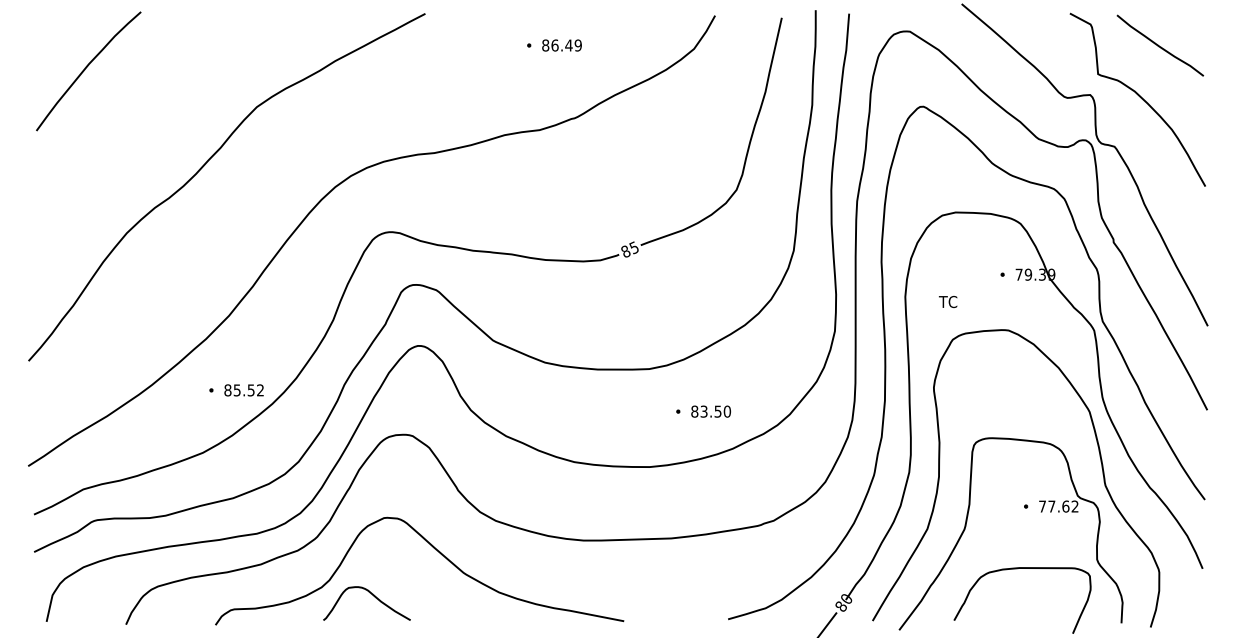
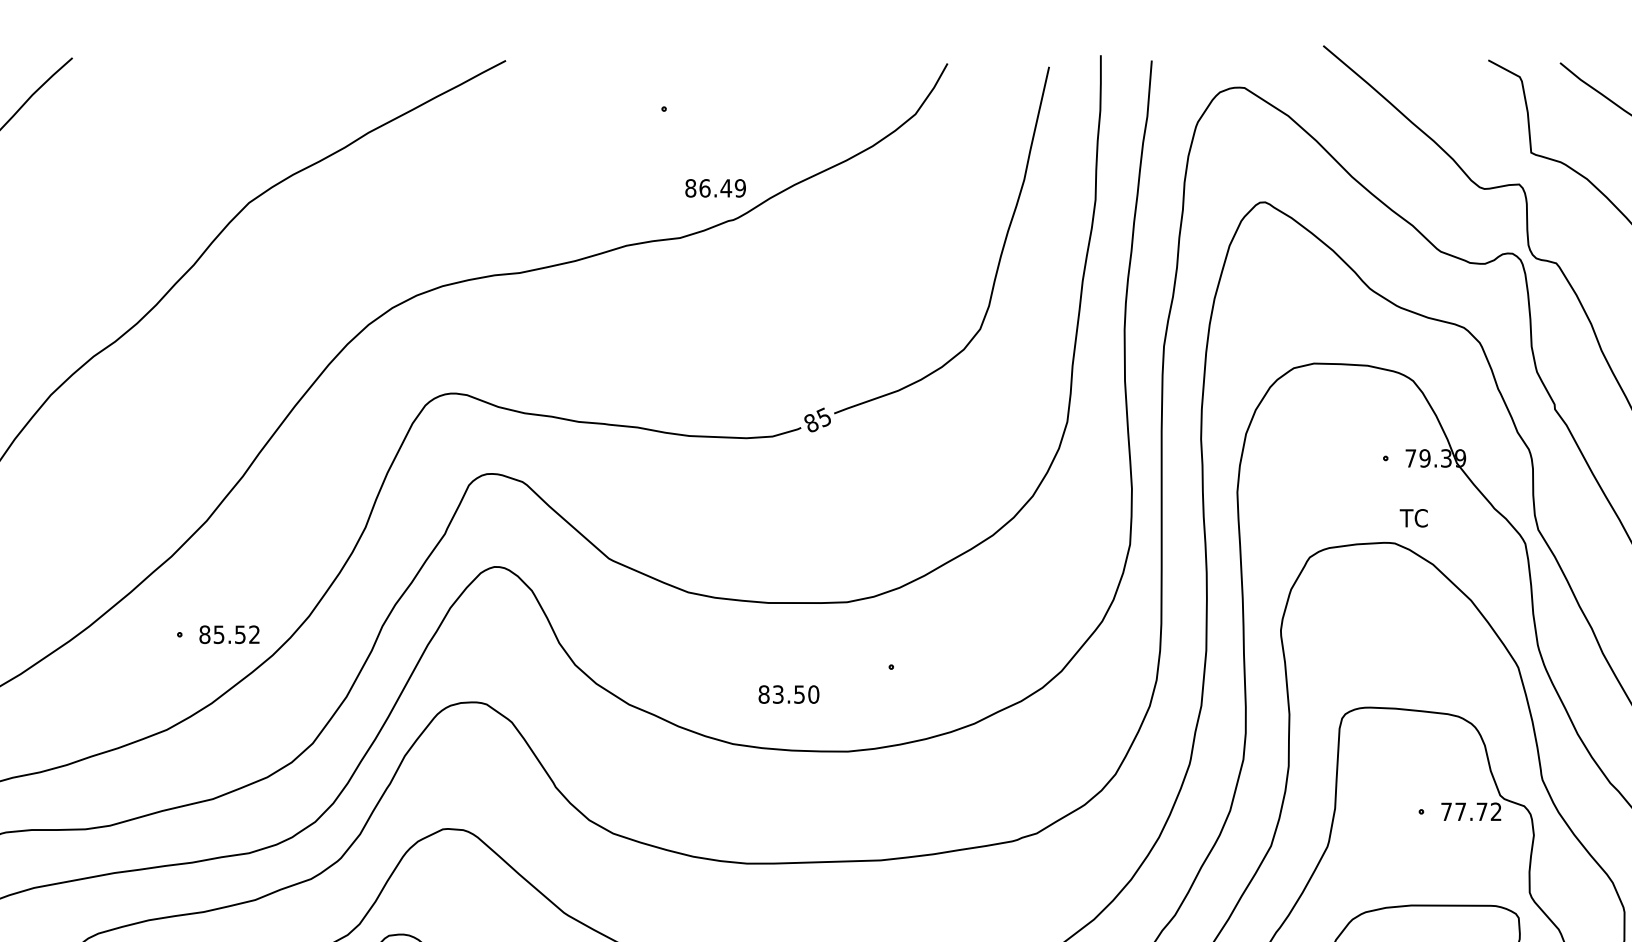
text: (561, 45) -> (714, 188), moved
text: (948, 302) -> (1414, 519), moved
text: (710, 411) -> (788, 694), moved
text: (1065, 506) -> (1481, 811), 77.62 -> 77.72

